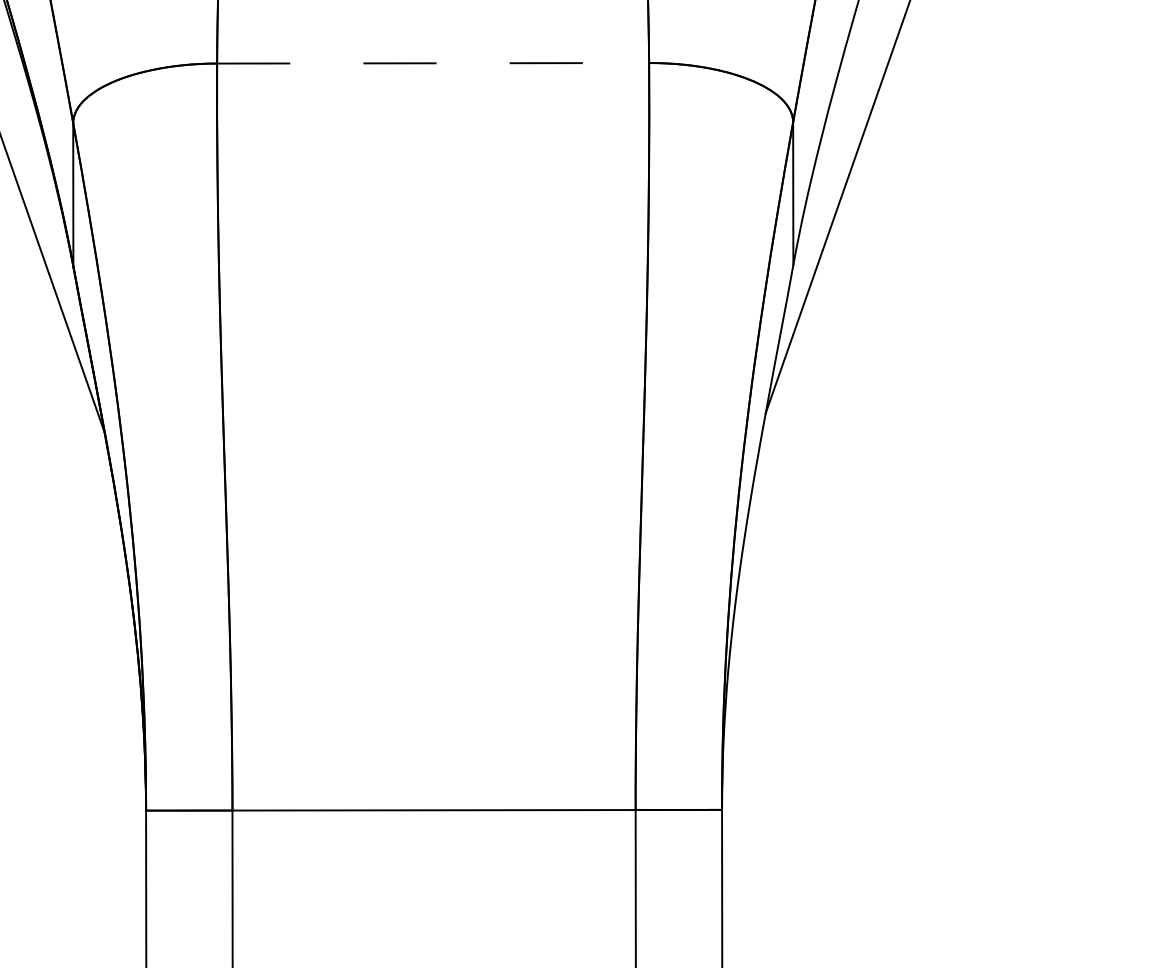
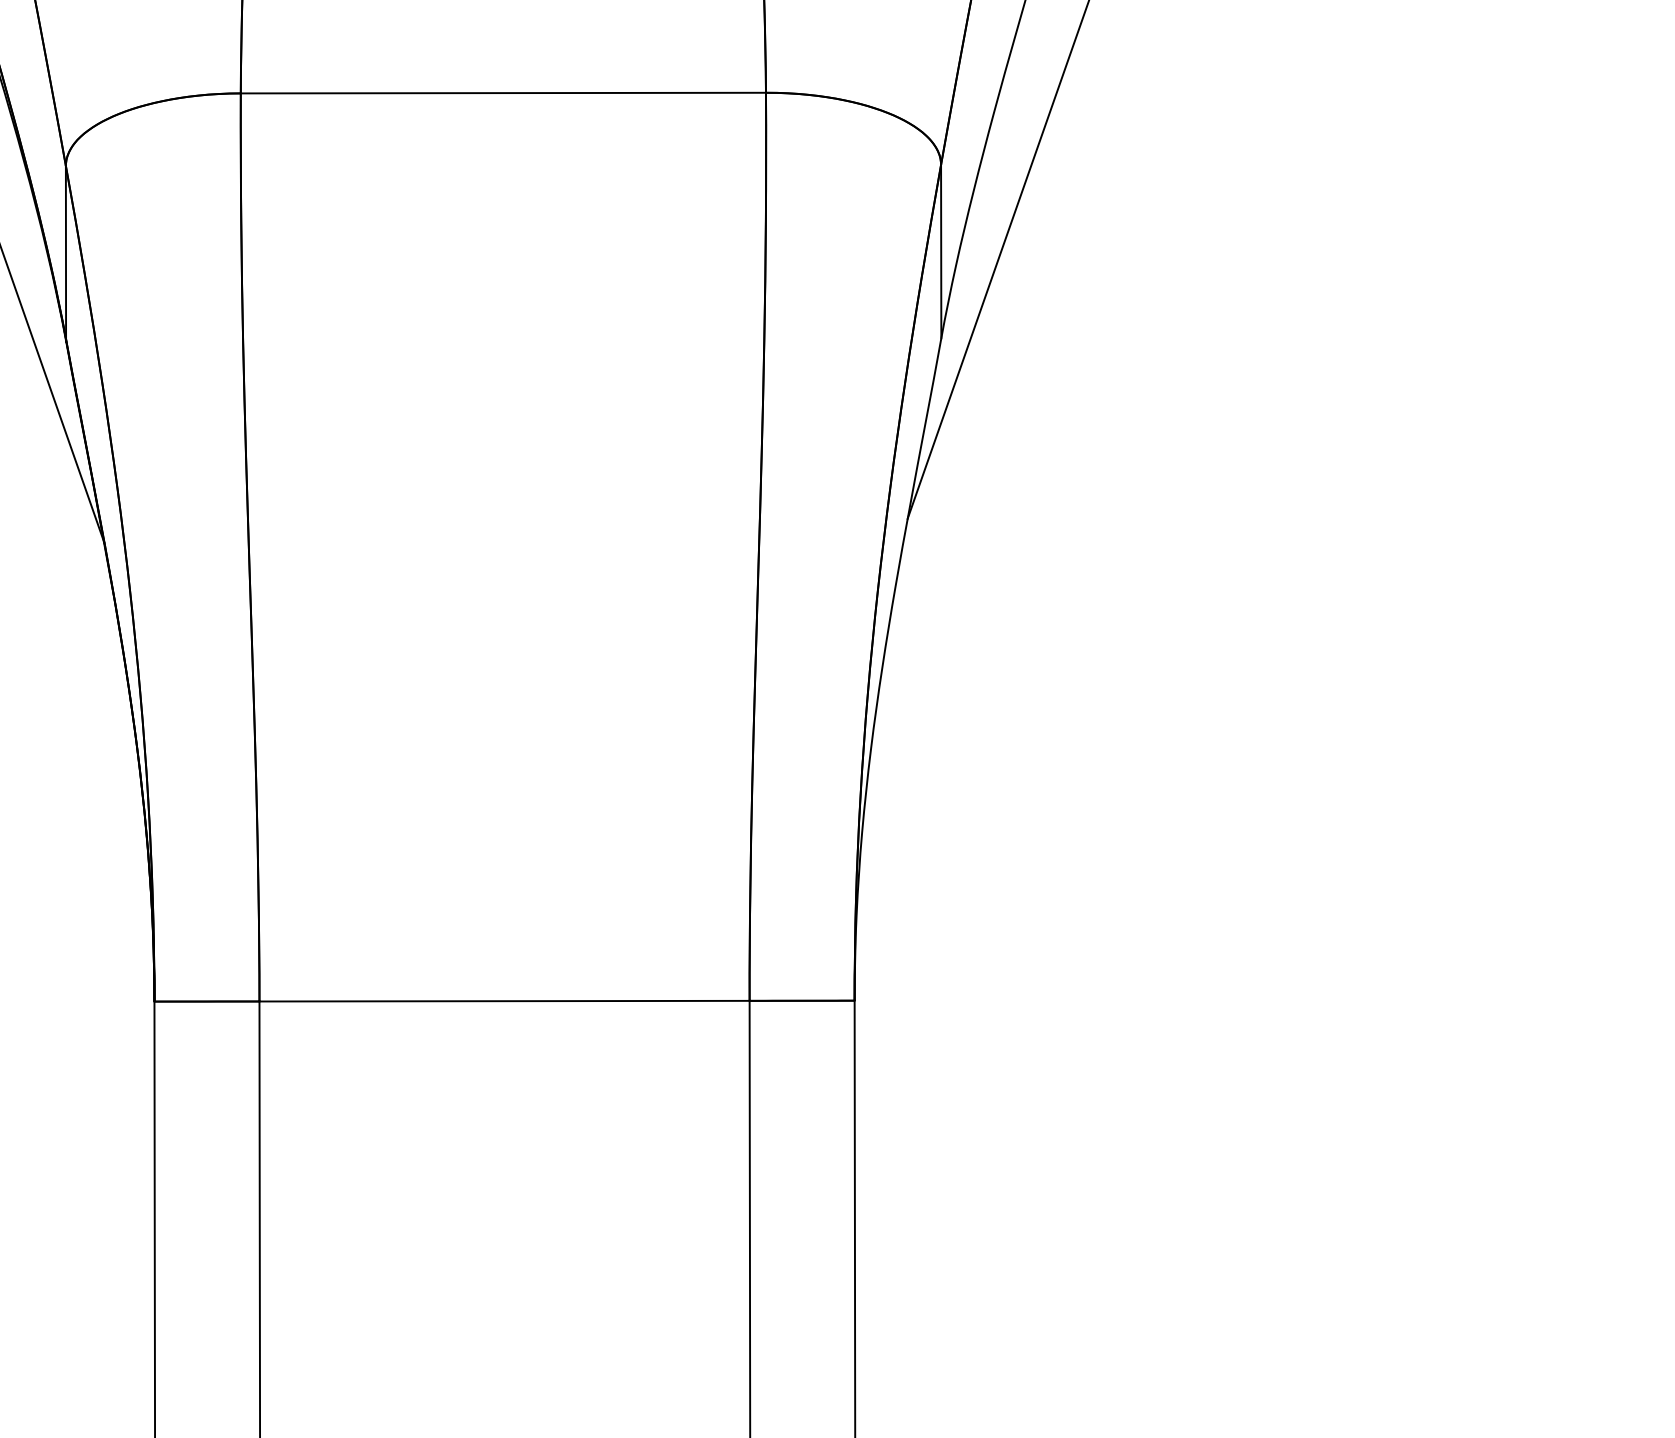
line: (433, 63) -> (503, 93), dashed -> solid

